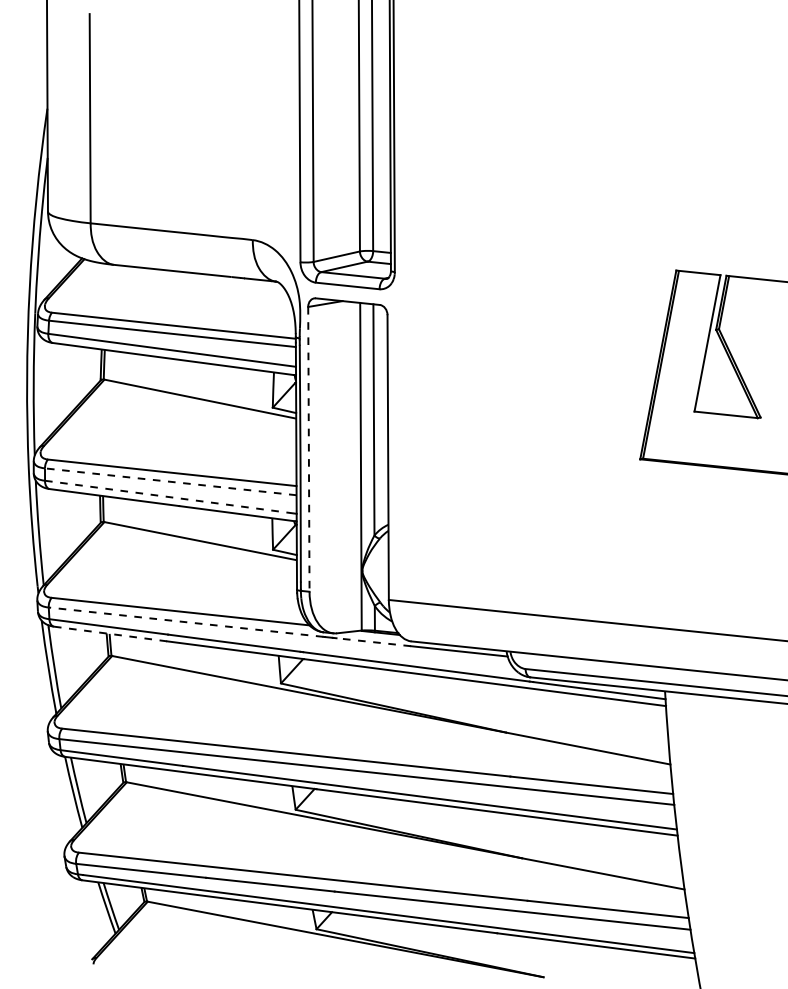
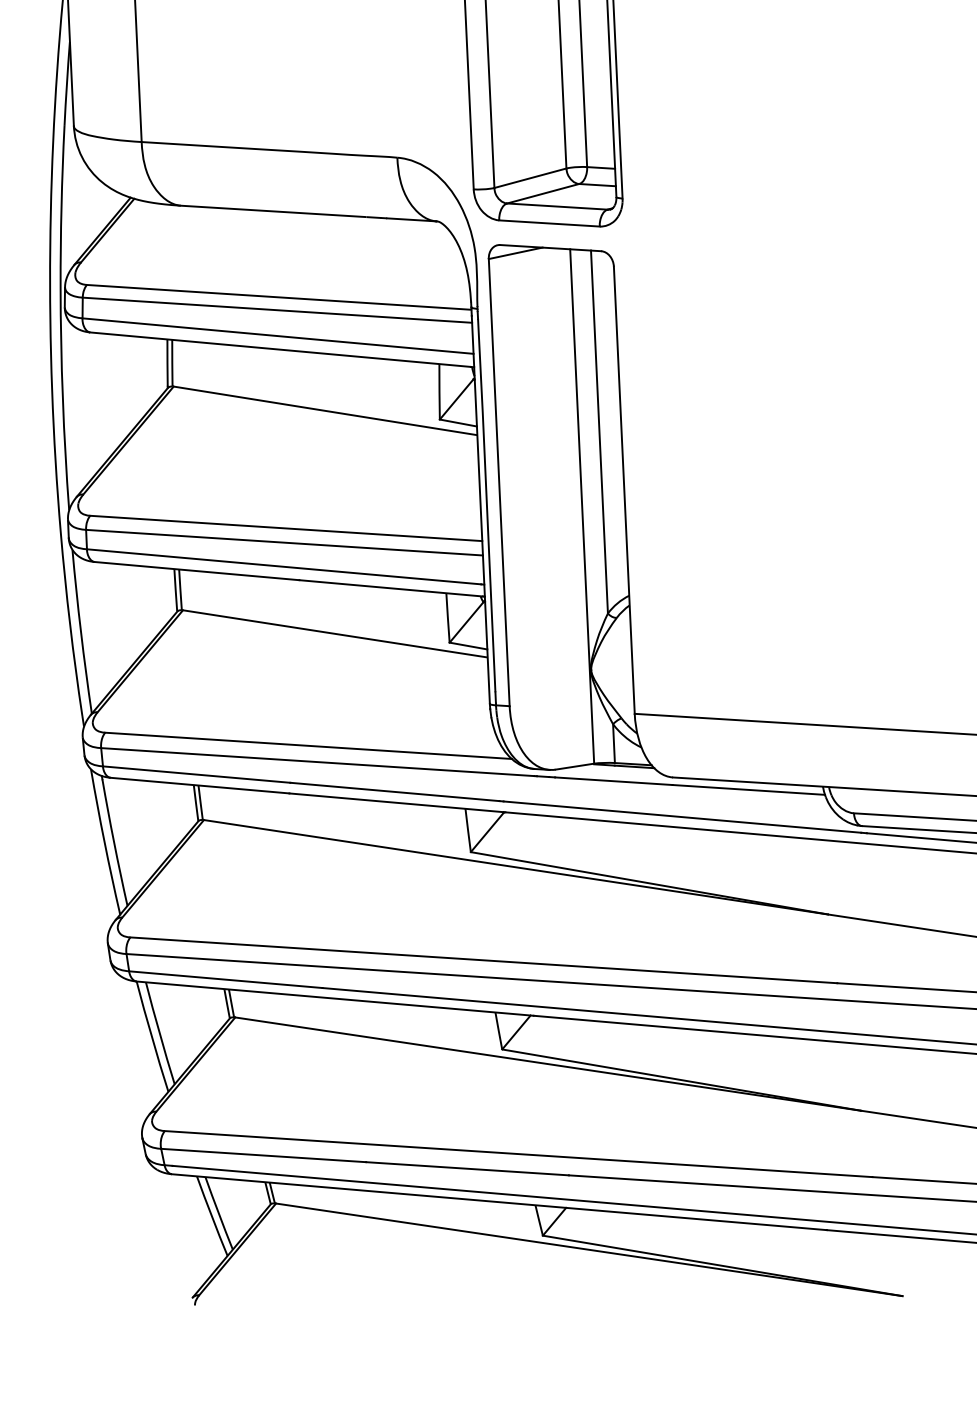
line: (308, 449) -> (498, 482), dashed -> solid
line: (170, 481) -> (284, 542), dashed -> solid
line: (169, 497) -> (283, 567), dashed -> solid
line: (185, 622) -> (316, 762), dashed -> solid
line: (111, 634) -> (201, 786), dashed -> solid
line: (373, 642) -> (613, 781), dashed -> solid

